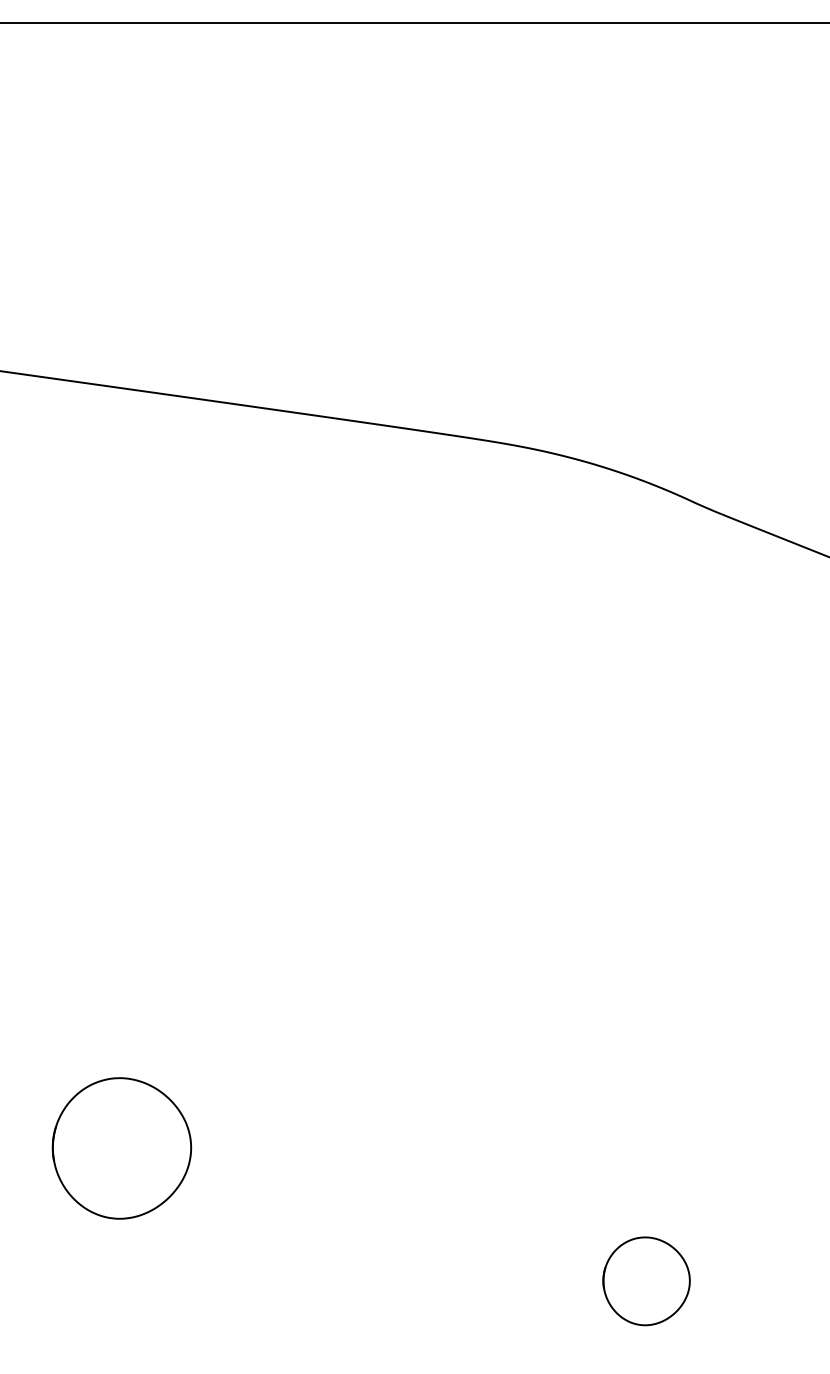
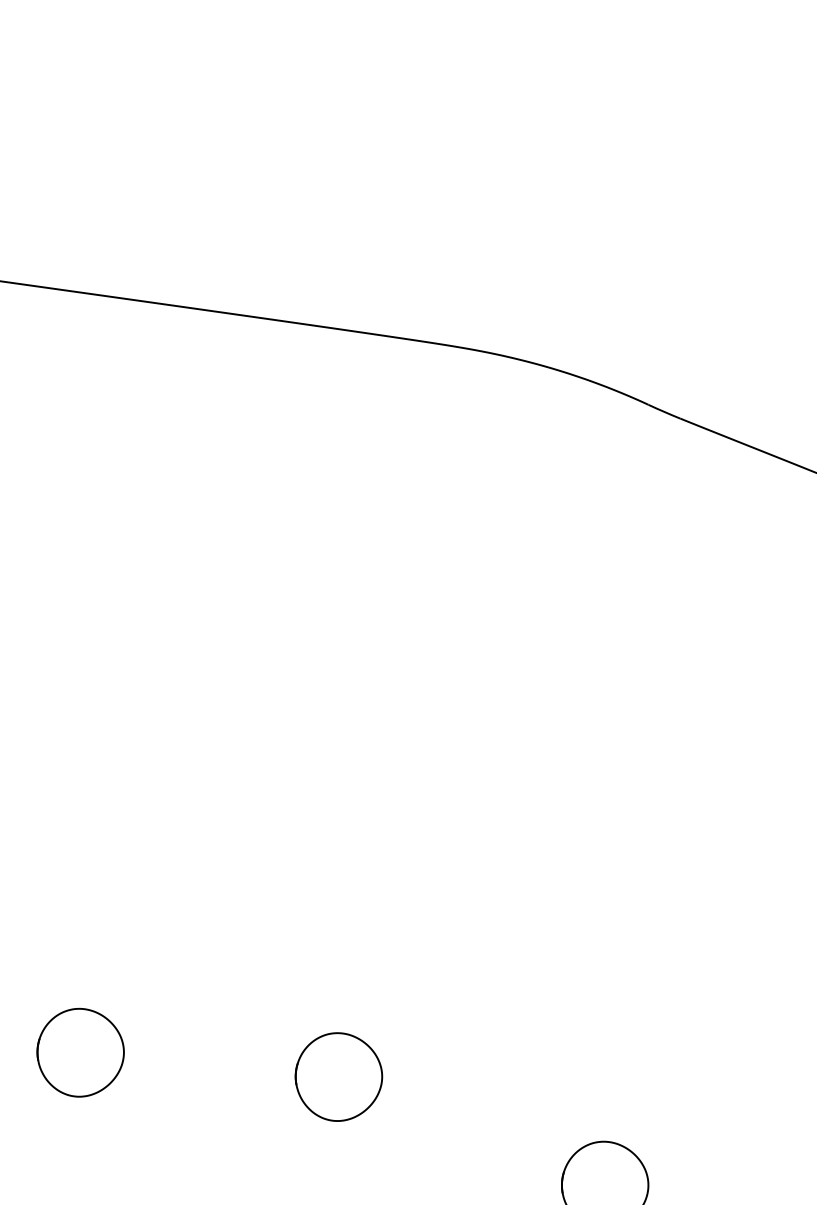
part: (122, 1148) -> (81, 1052), size x0.62
part: (380, 1172) -> (339, 1076), added

